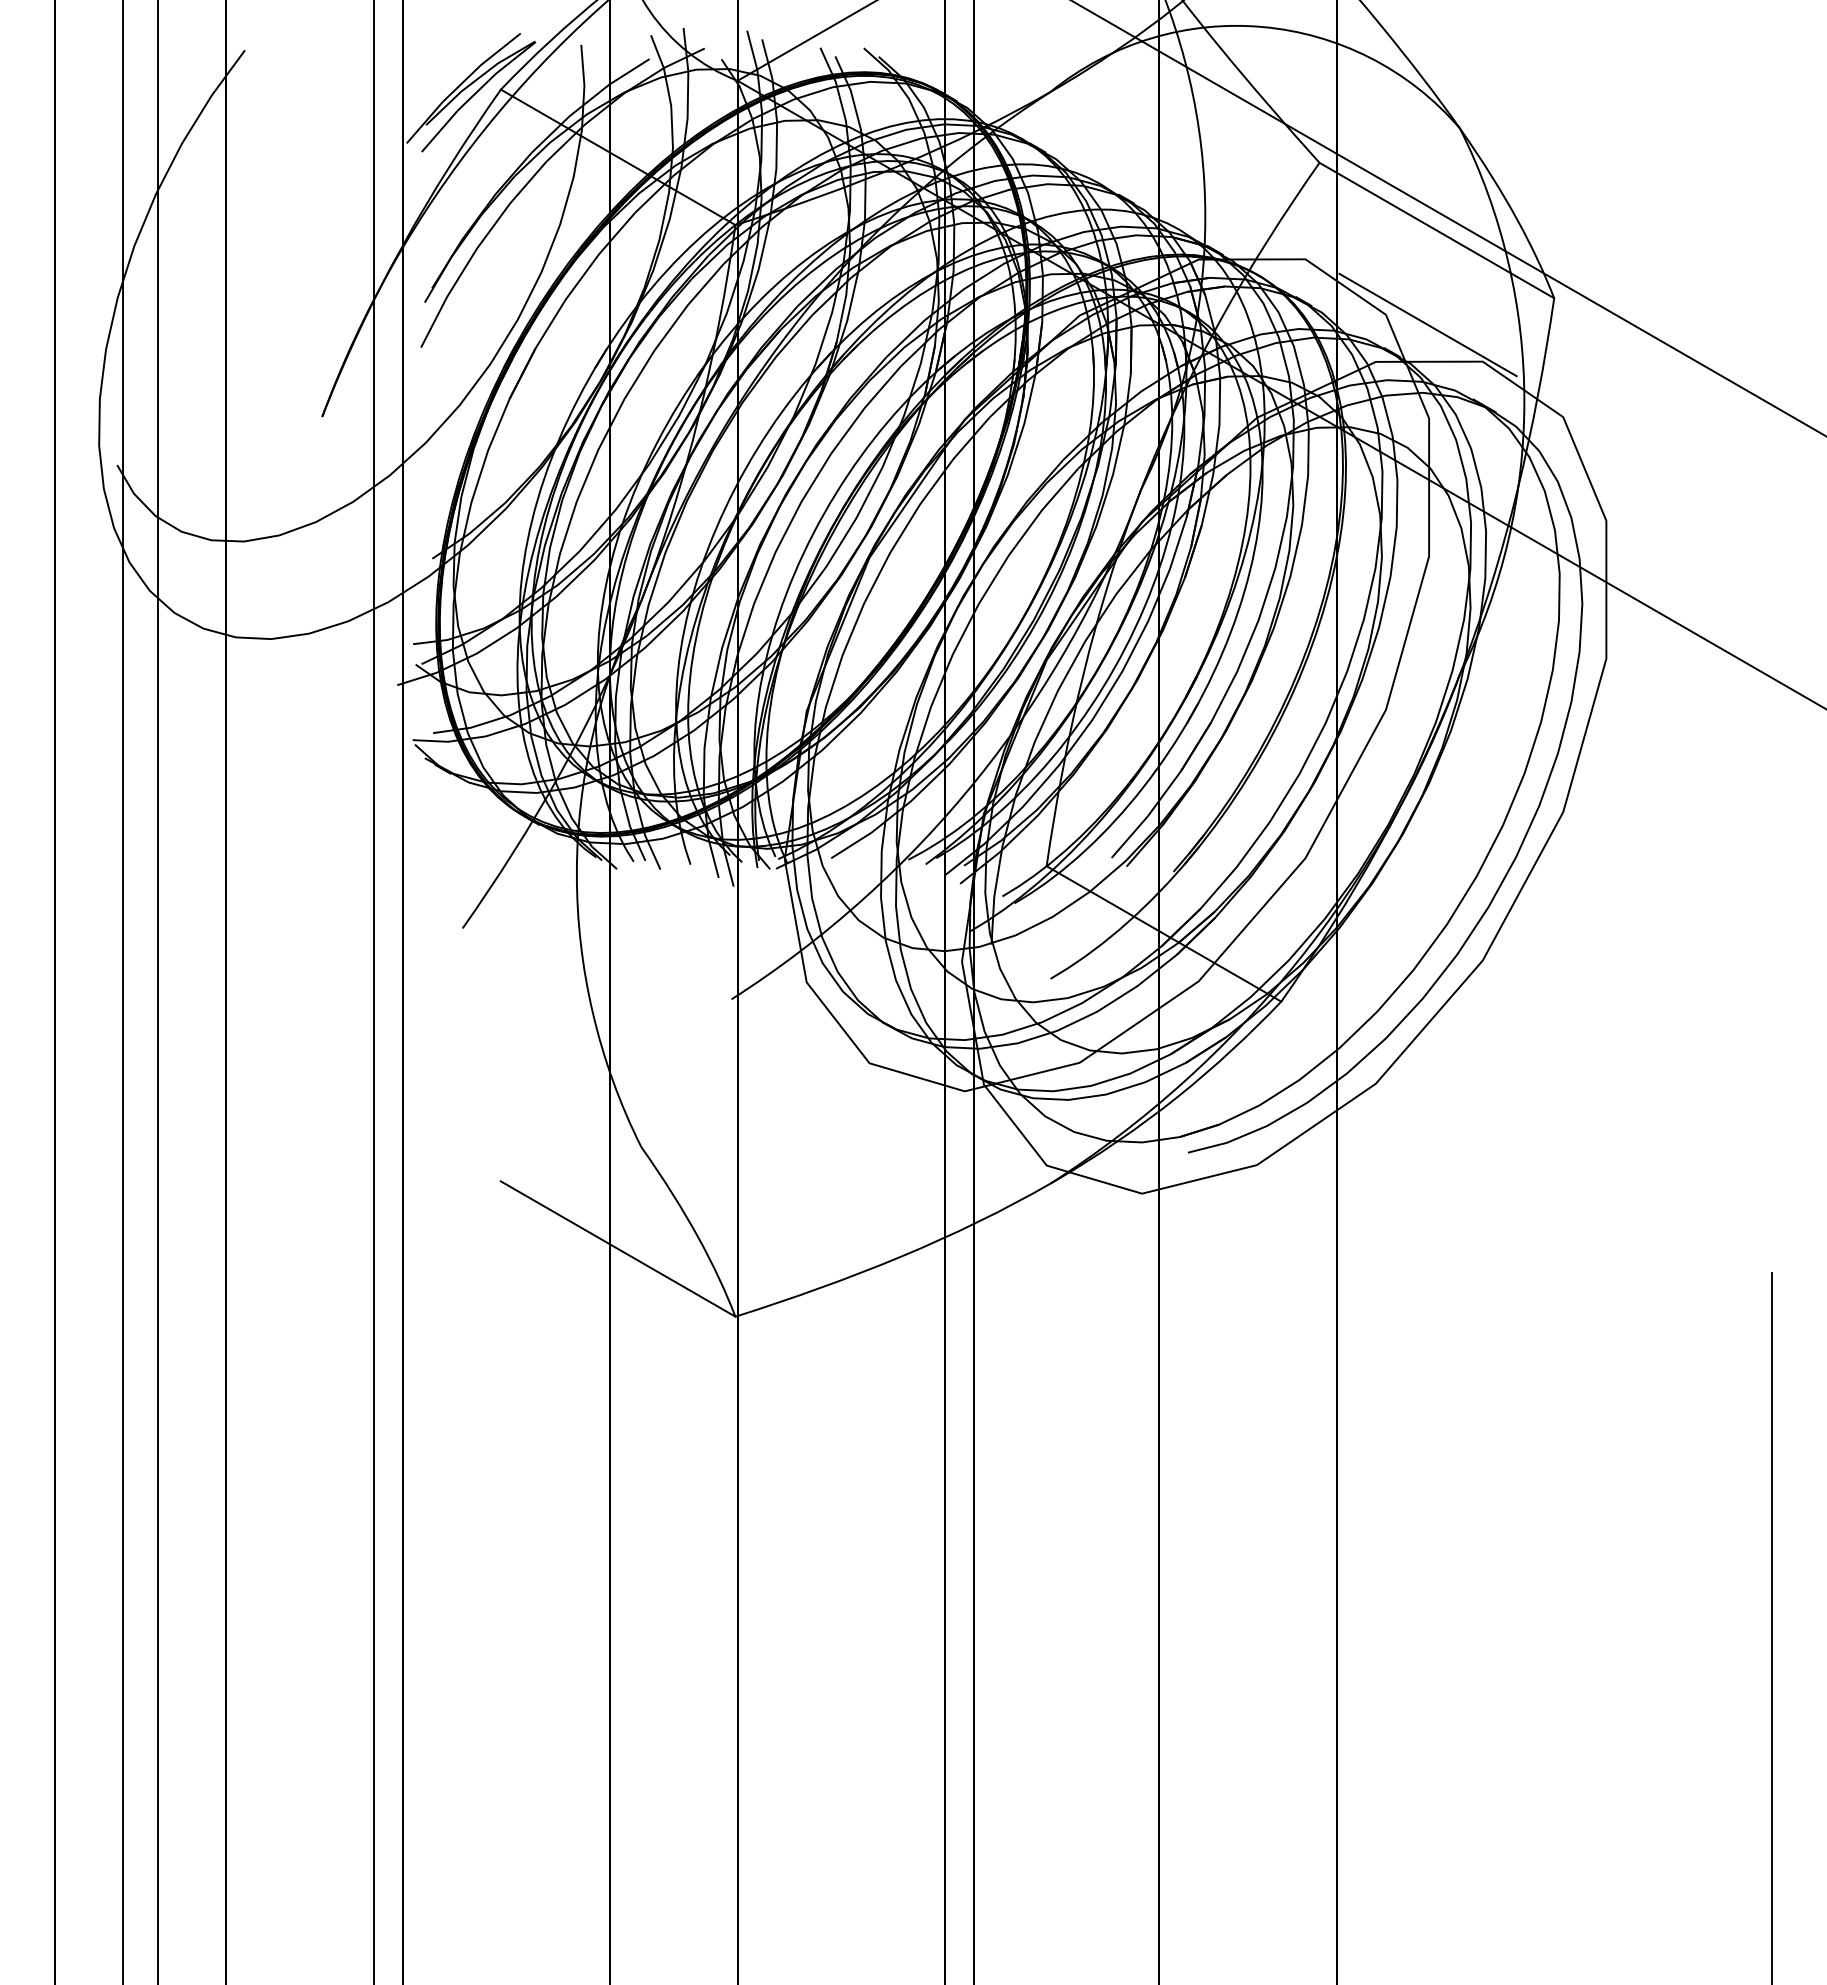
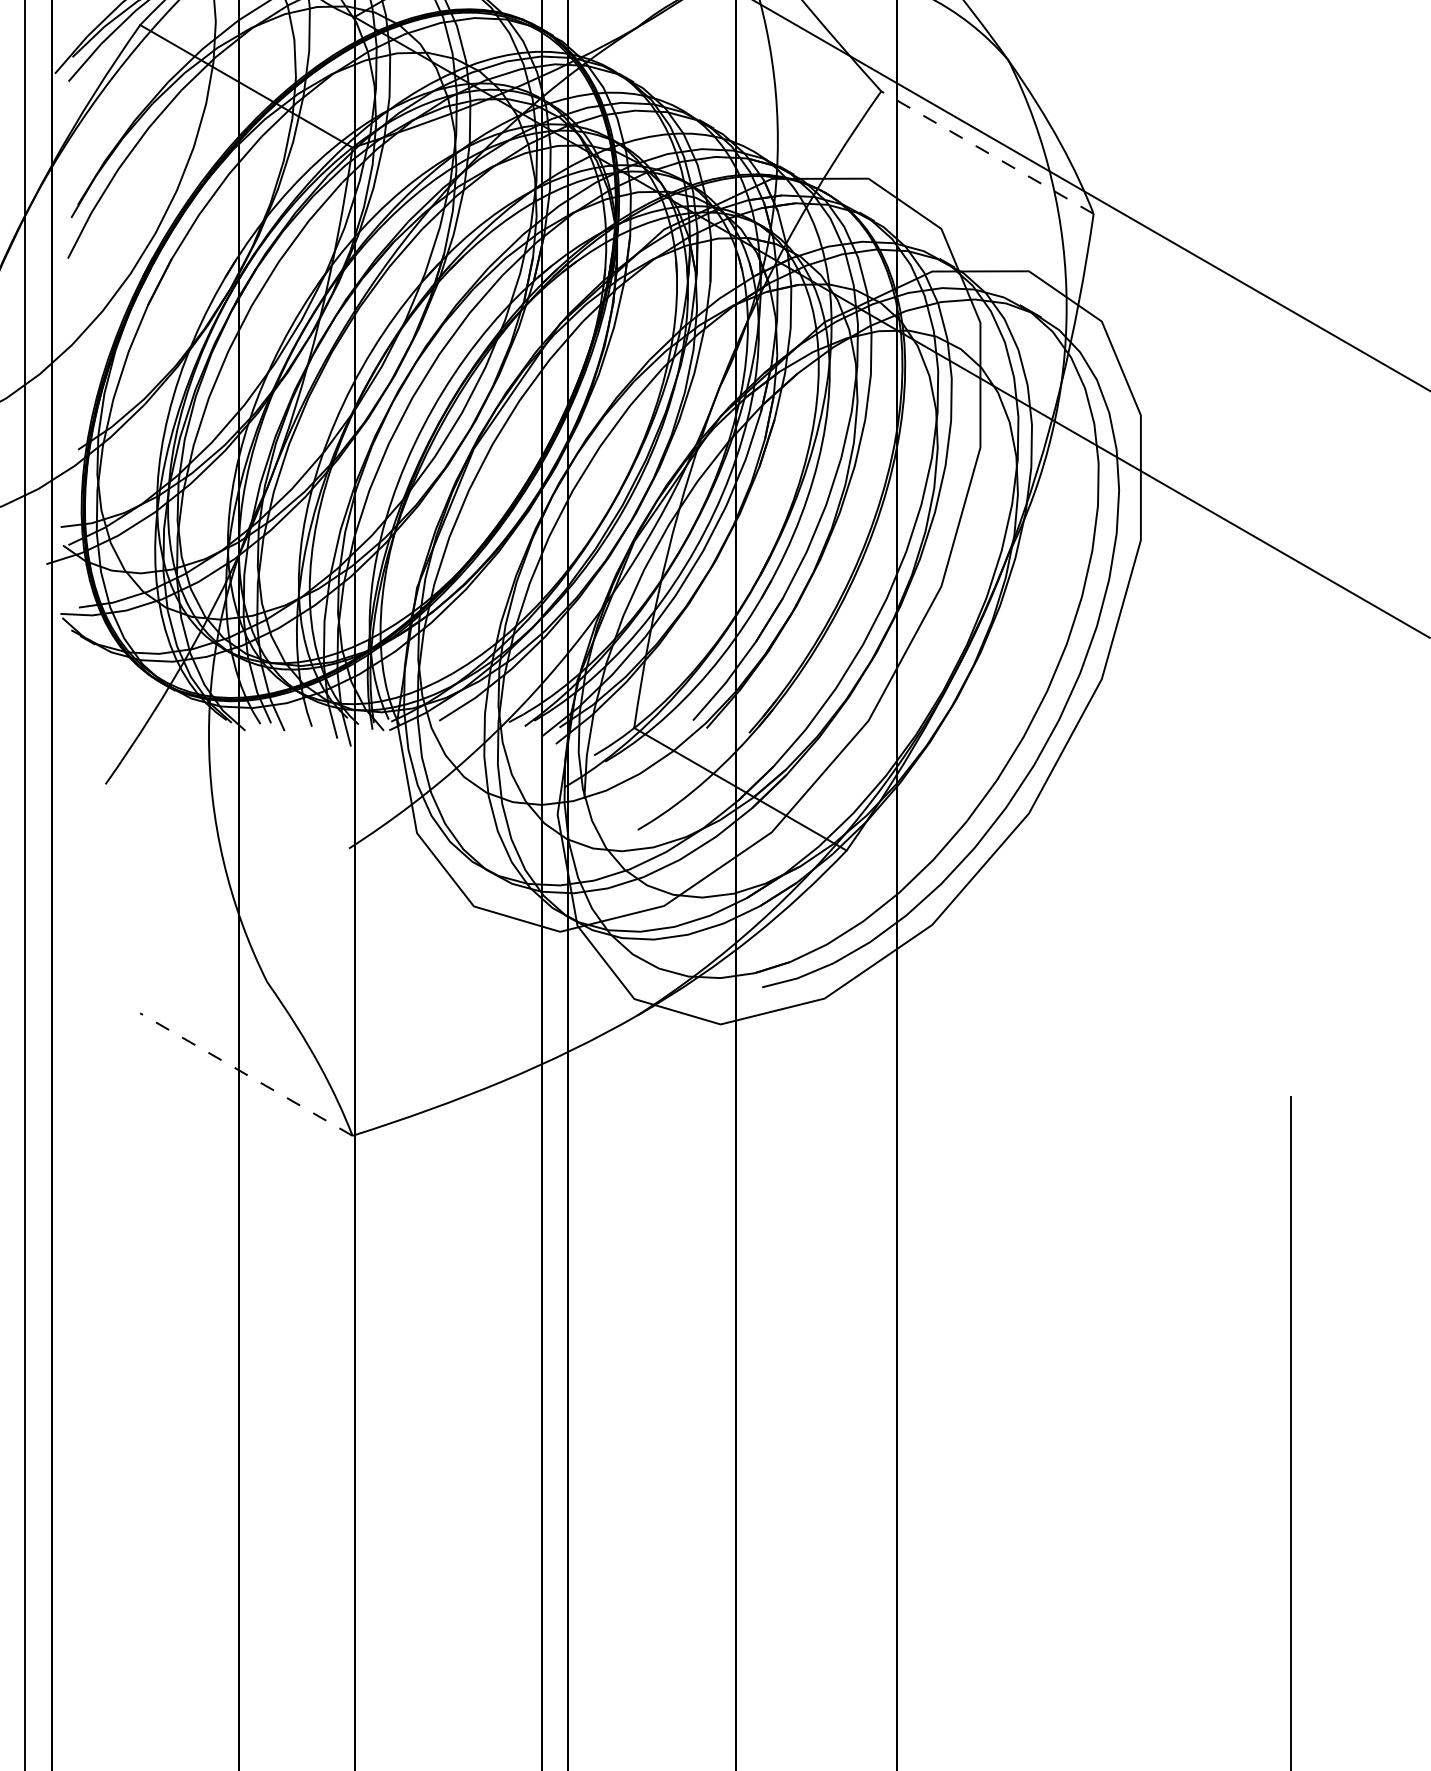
line: (1436, 230) -> (987, 152), solid -> dashed
line: (1427, 324) -> (978, 237), removed
line: (617, 1248) -> (245, 1074), solid -> dashed

